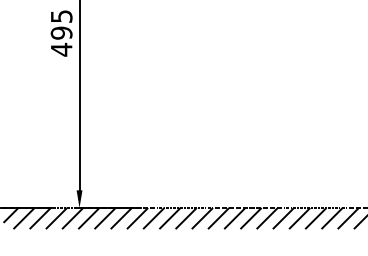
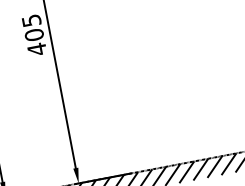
text: (61, 32) -> (34, 34), 495 -> 405

